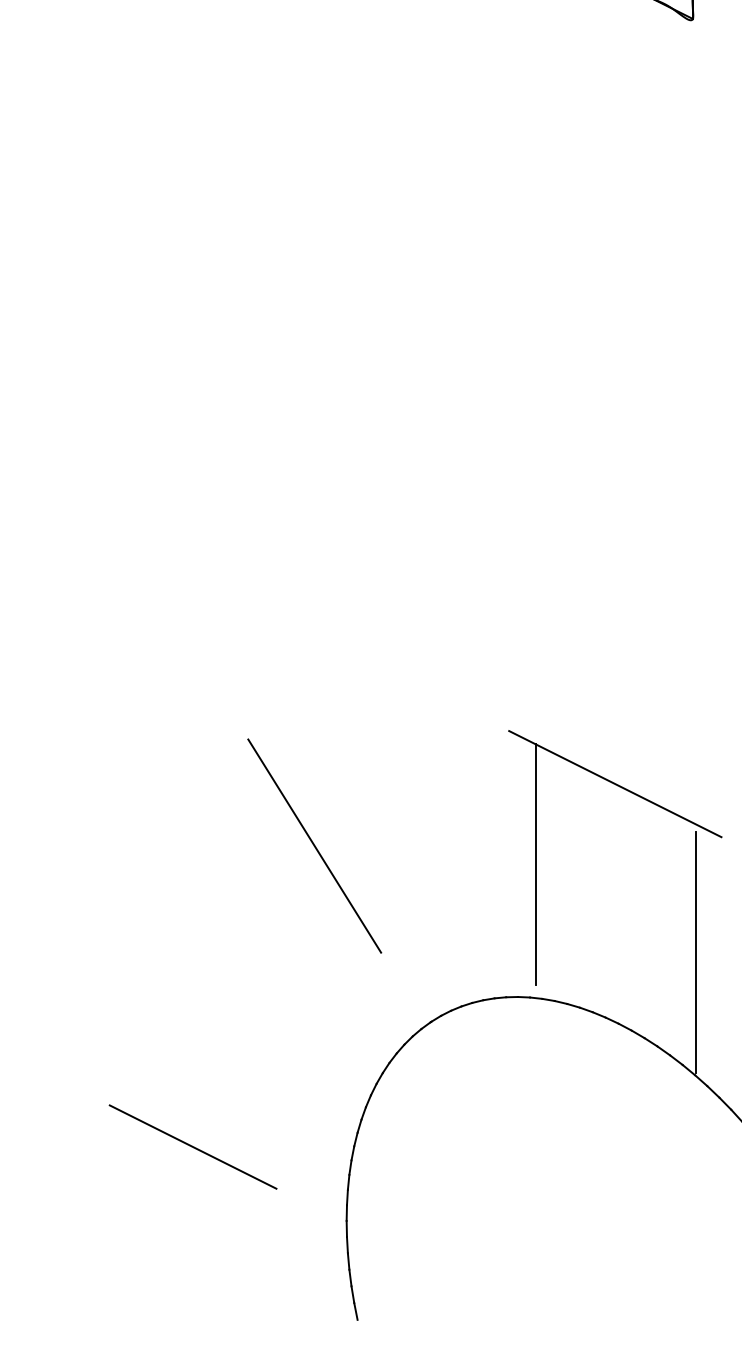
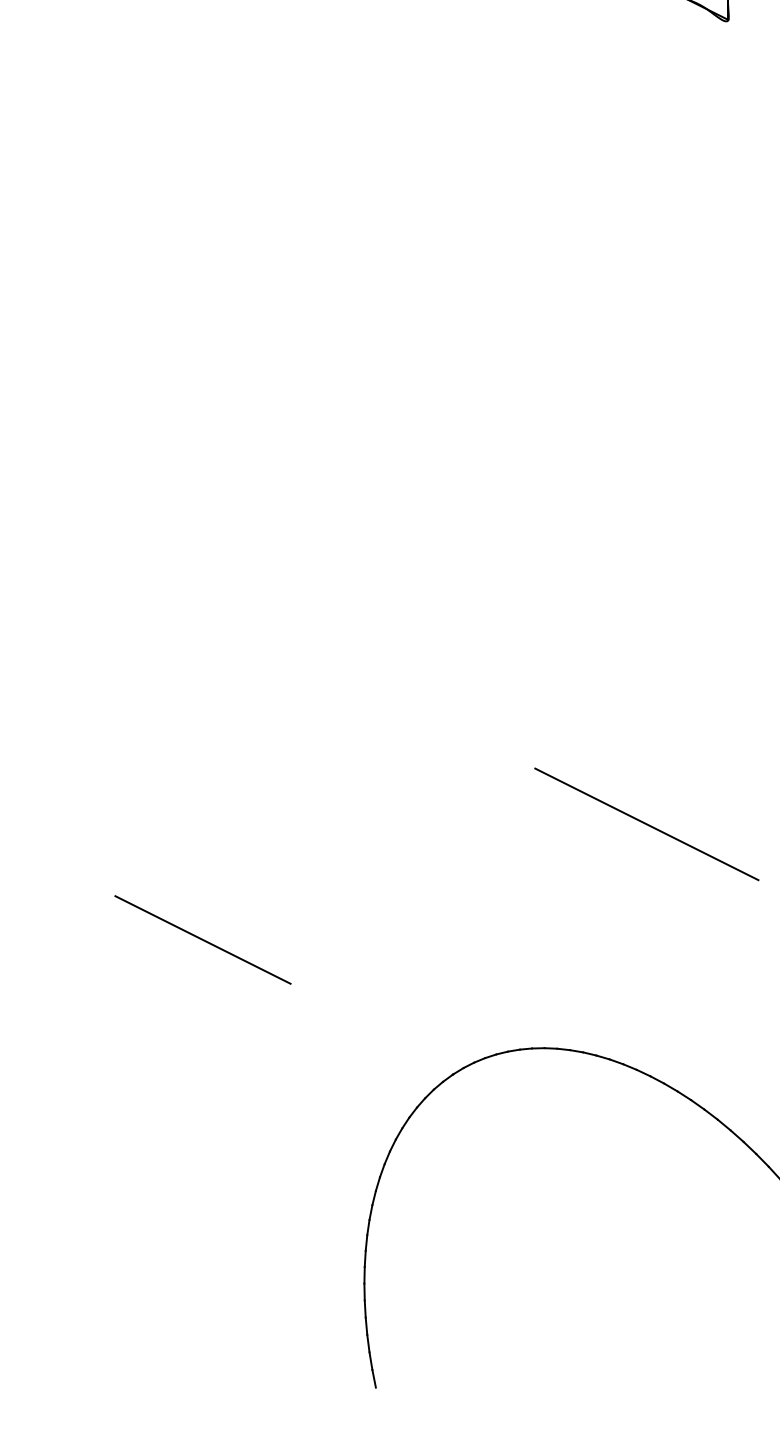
line: (314, 845) -> (330, 888), removed
line: (535, 863) -> (562, 907), removed
line: (695, 951) -> (731, 1000), removed
line: (192, 1146) -> (202, 939), moved

